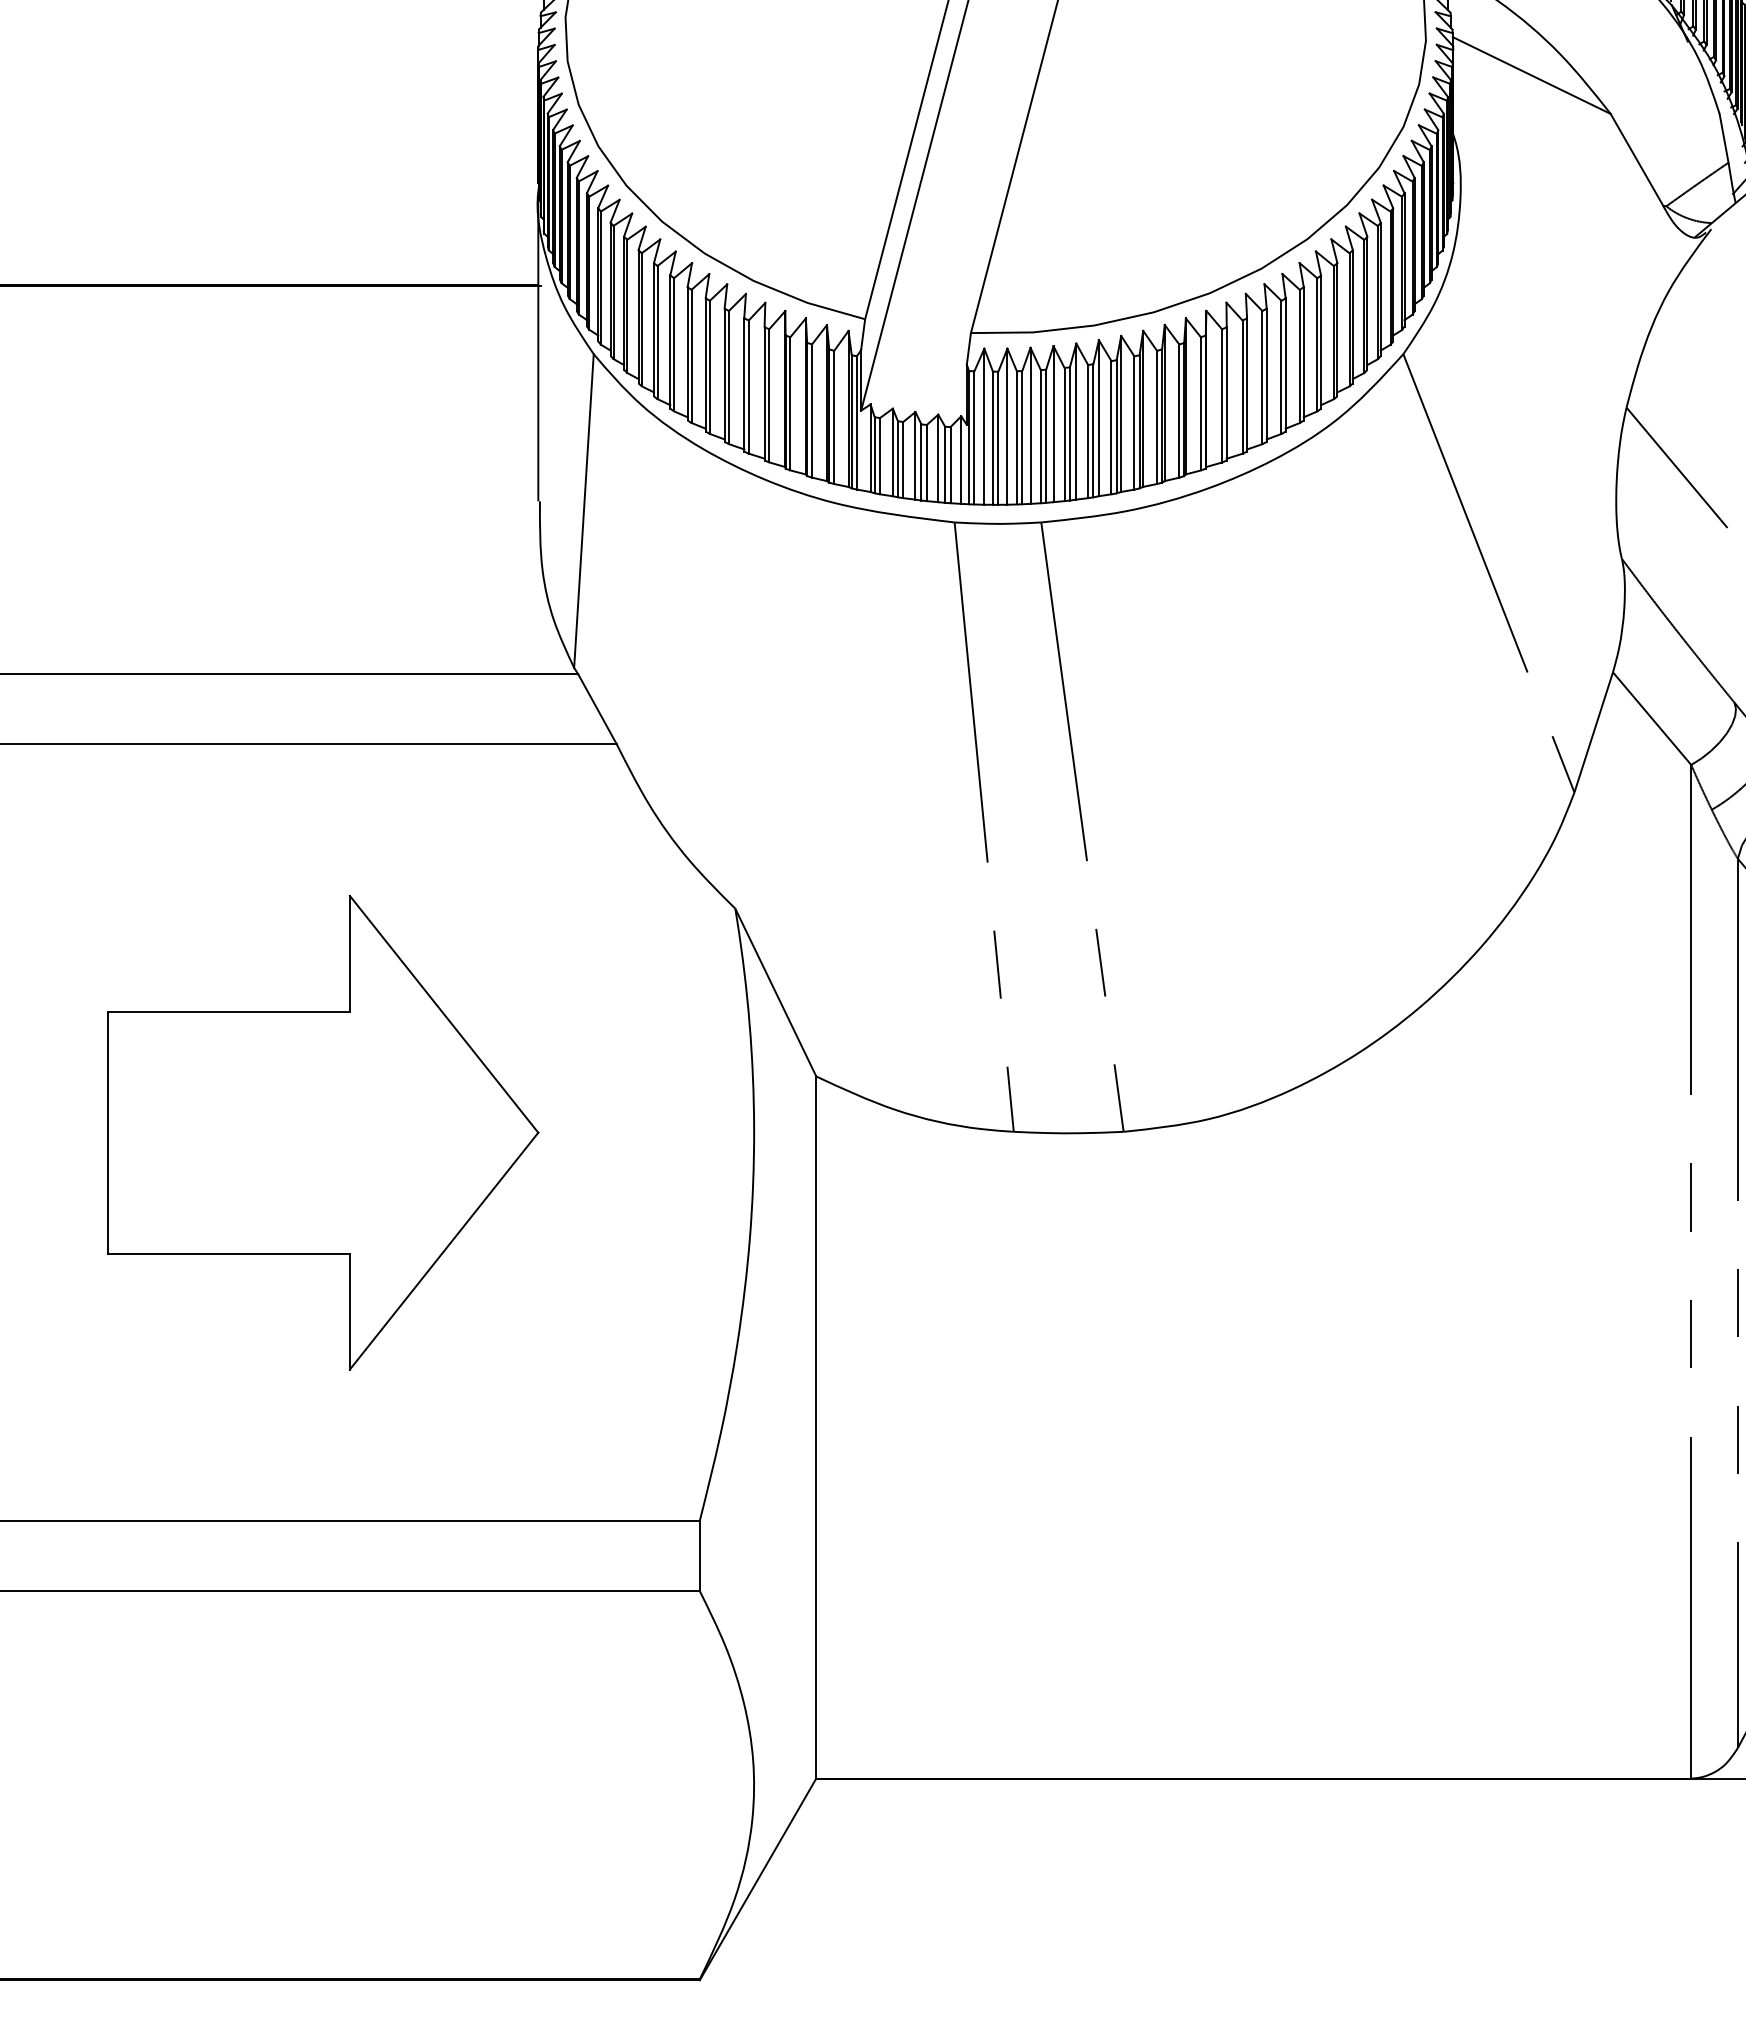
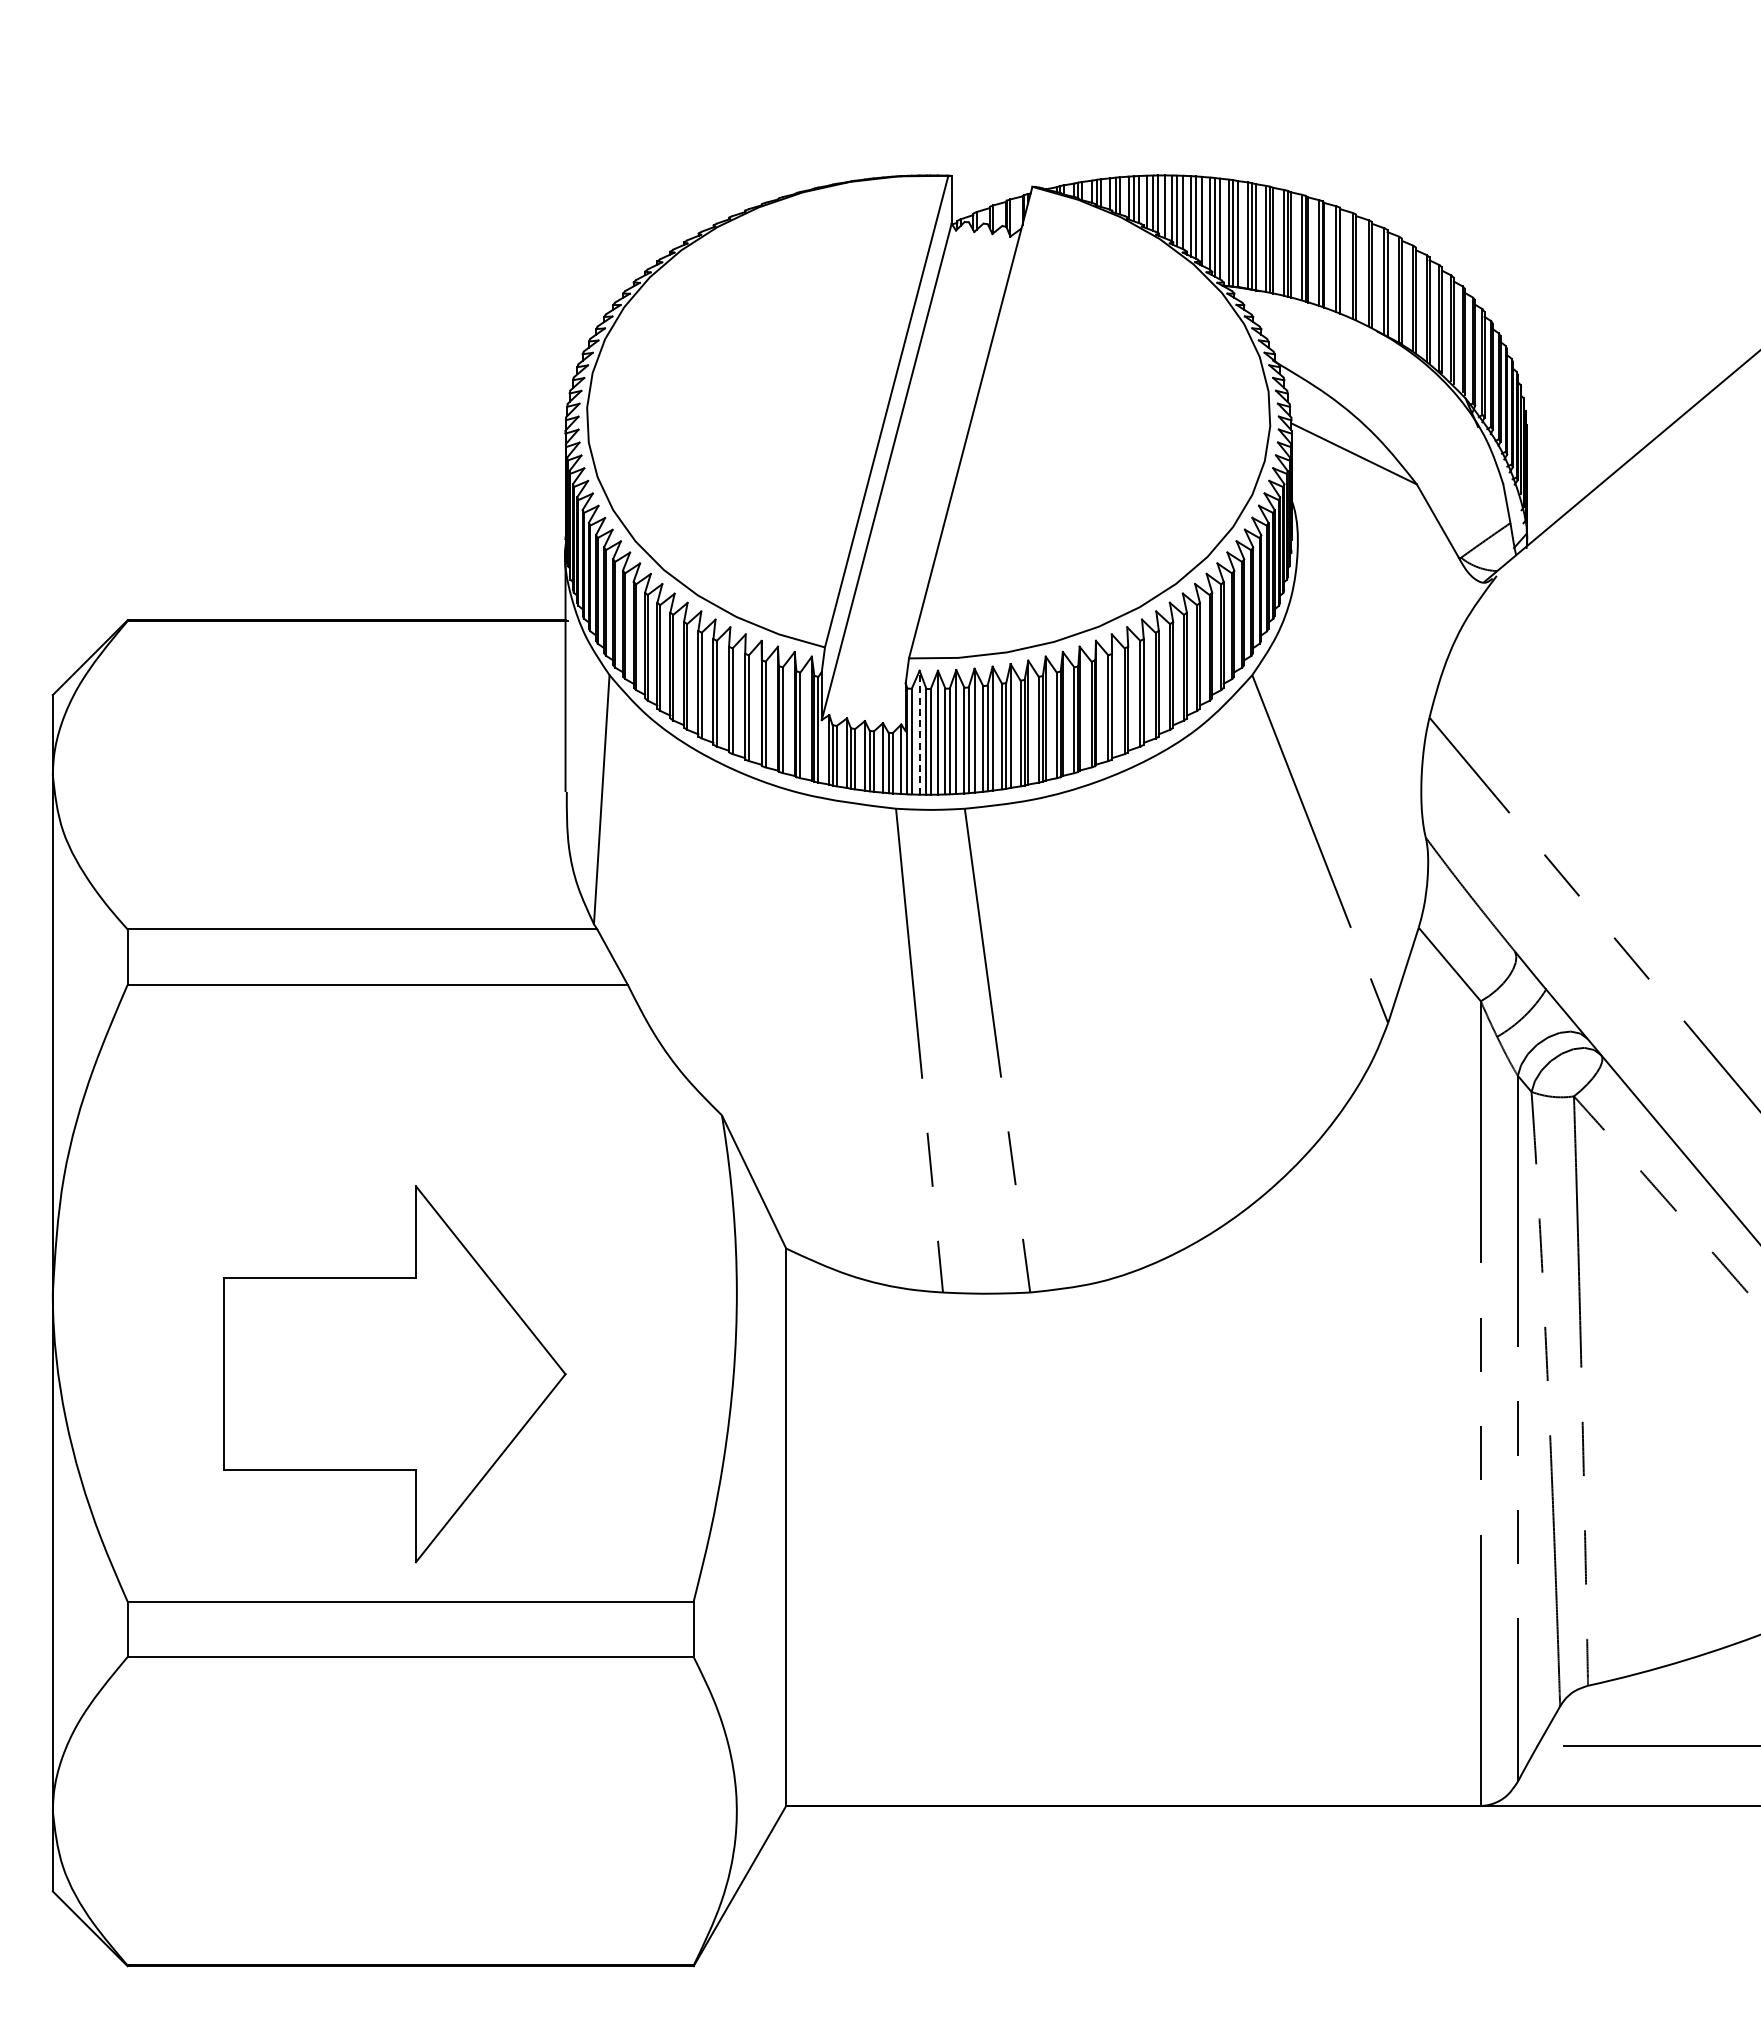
line: (984, 426) -> (919, 732), solid -> dashed
part: (322, 1133) -> (394, 1374), moved

